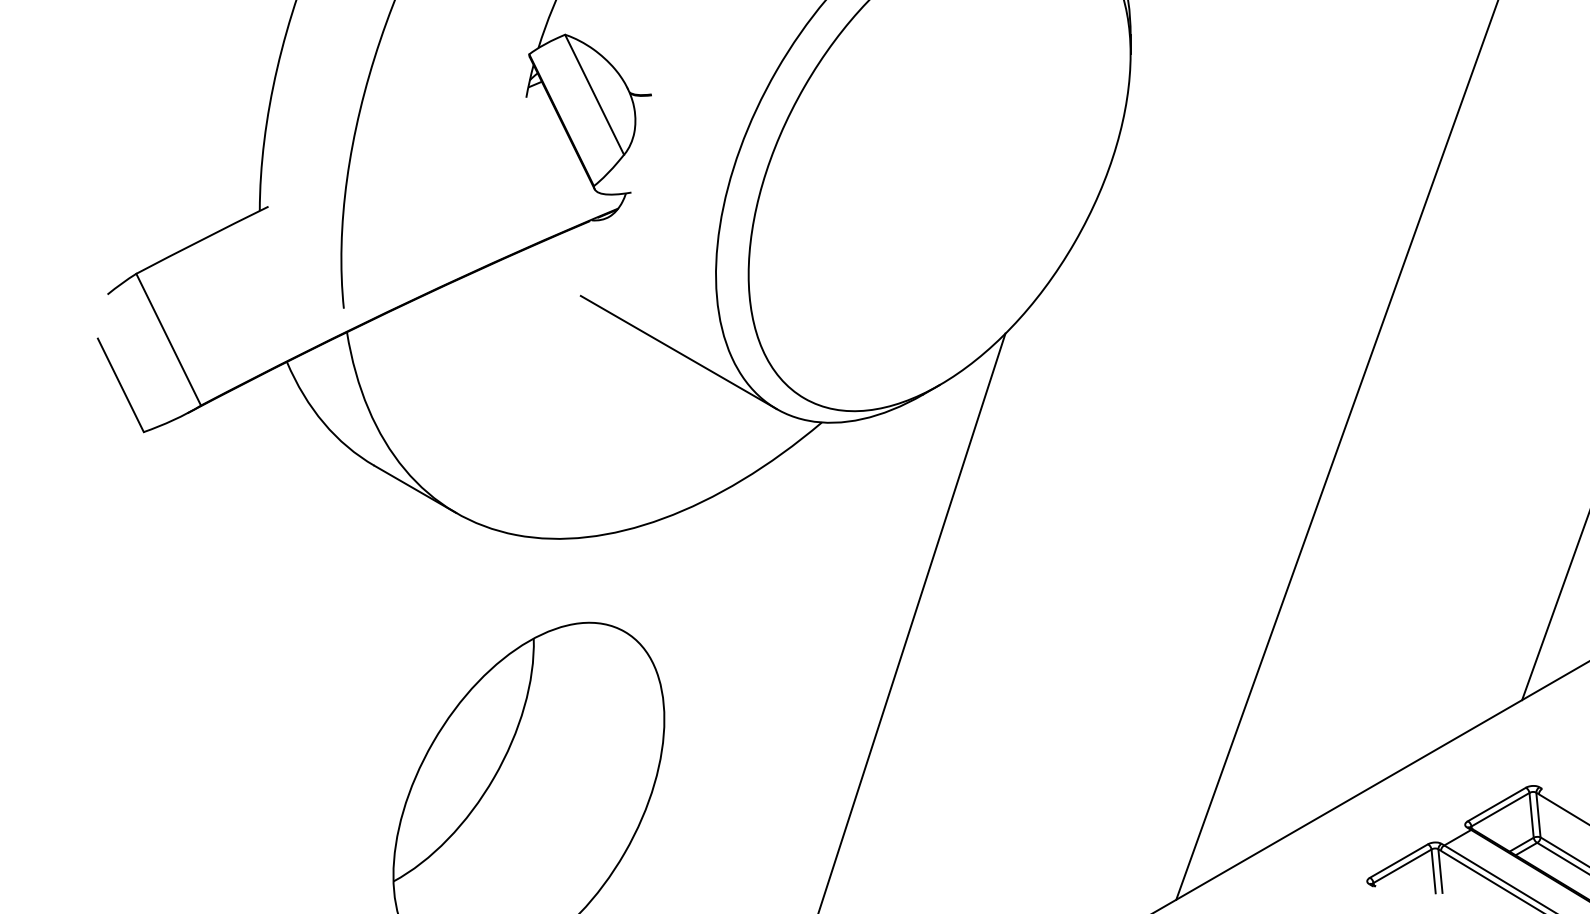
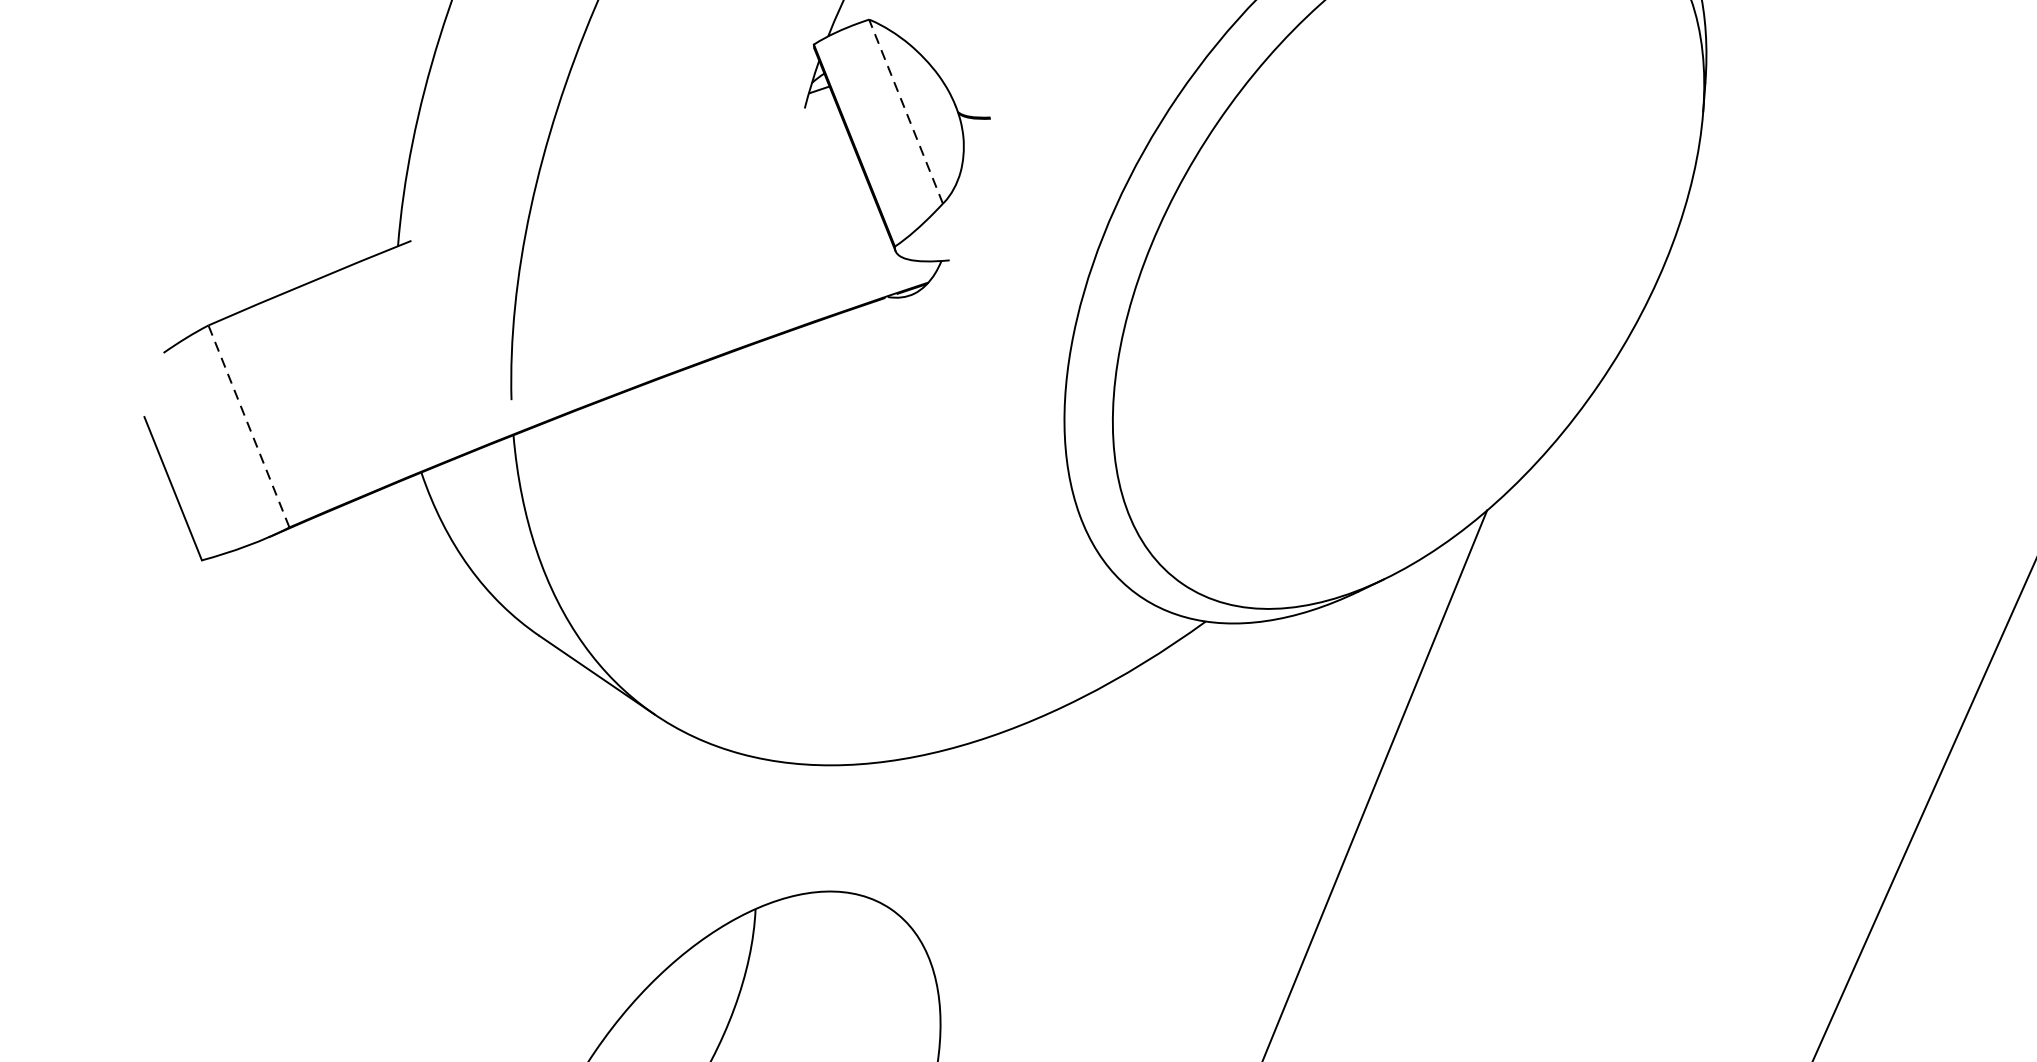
line: (594, 94) -> (905, 111), solid -> dashed
line: (168, 339) -> (248, 426), solid -> dashed
line: (678, 352) -> (1001, 502), removed

